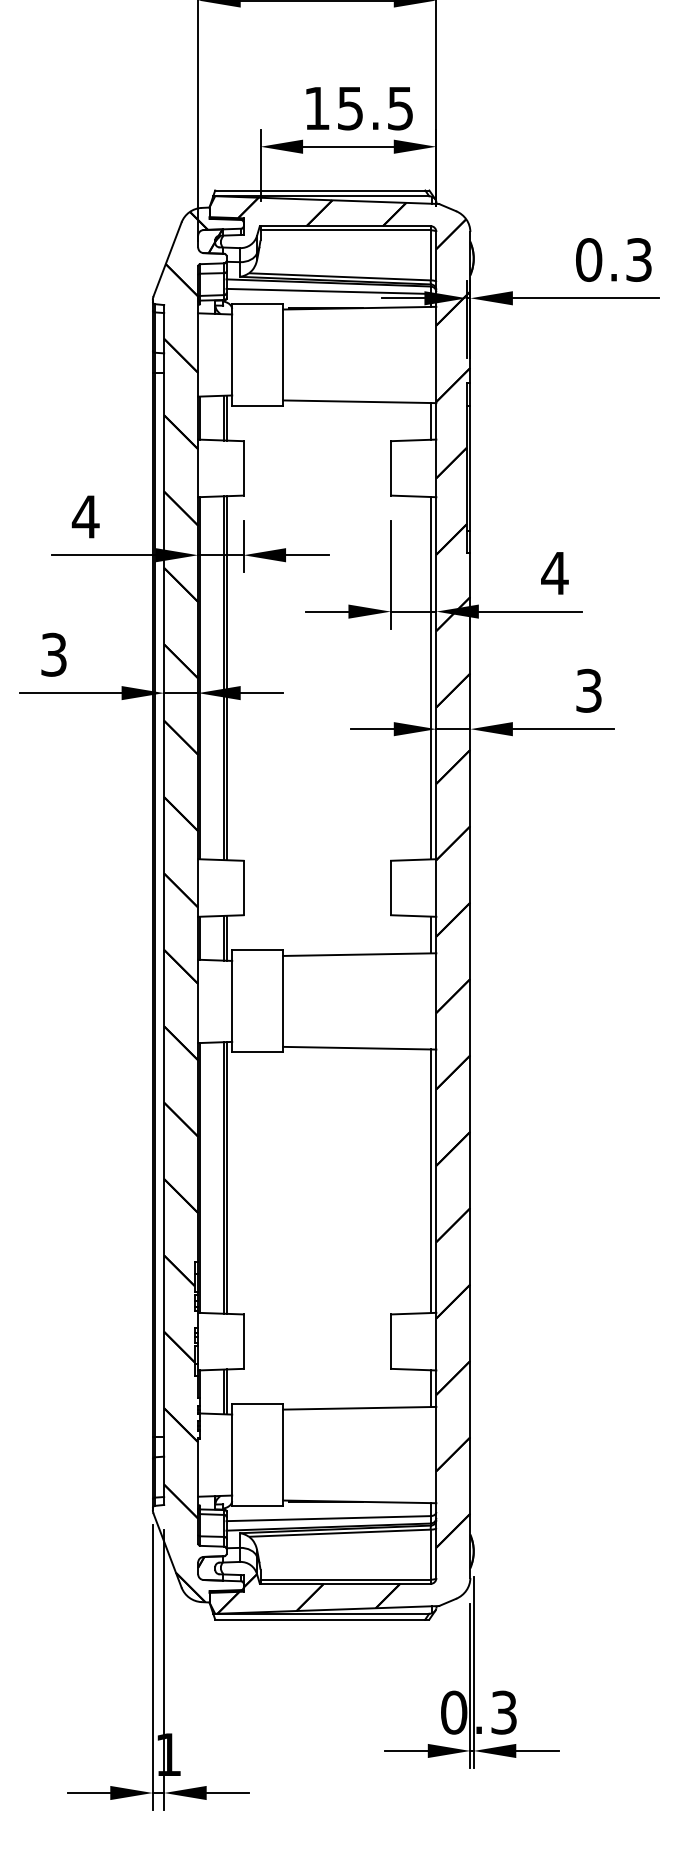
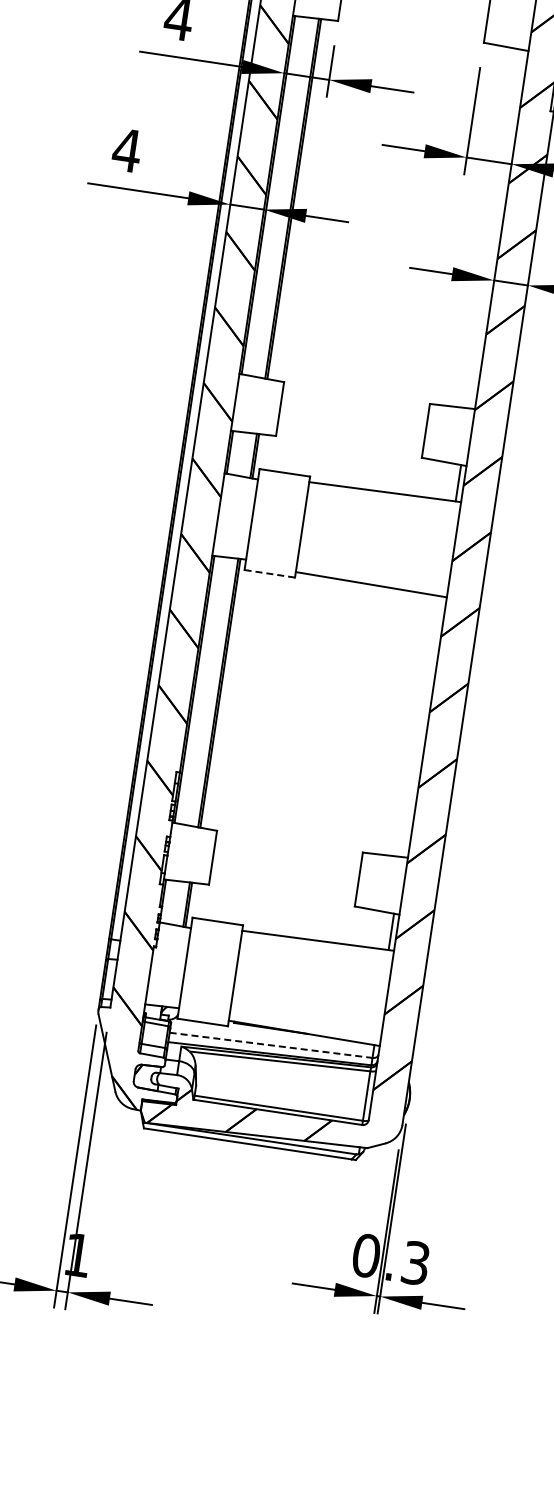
text: (53, 654) -> (126, 150), 3 -> 4
line: (430, 678) -> (495, 229), removed
line: (257, 1052) -> (269, 573), solid -> dashed
line: (430, 1181) -> (421, 726), removed
line: (329, 1518) -> (271, 1045), solid -> dashed

